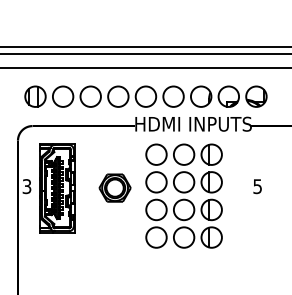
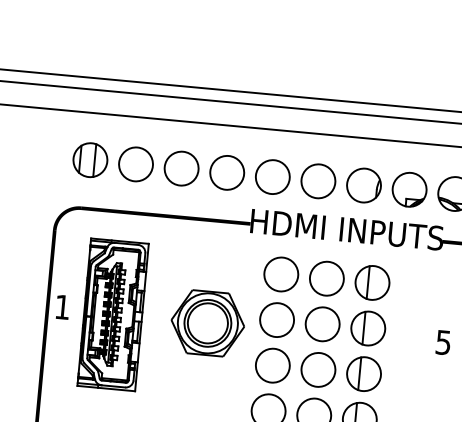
text: (26, 186) -> (61, 307), 3 -> 1
part: (114, 187) -> (206, 322), size x1.4

